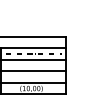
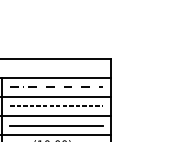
line: (33, 65) -> (55, 106), added
line: (33, 77) -> (55, 126), added

